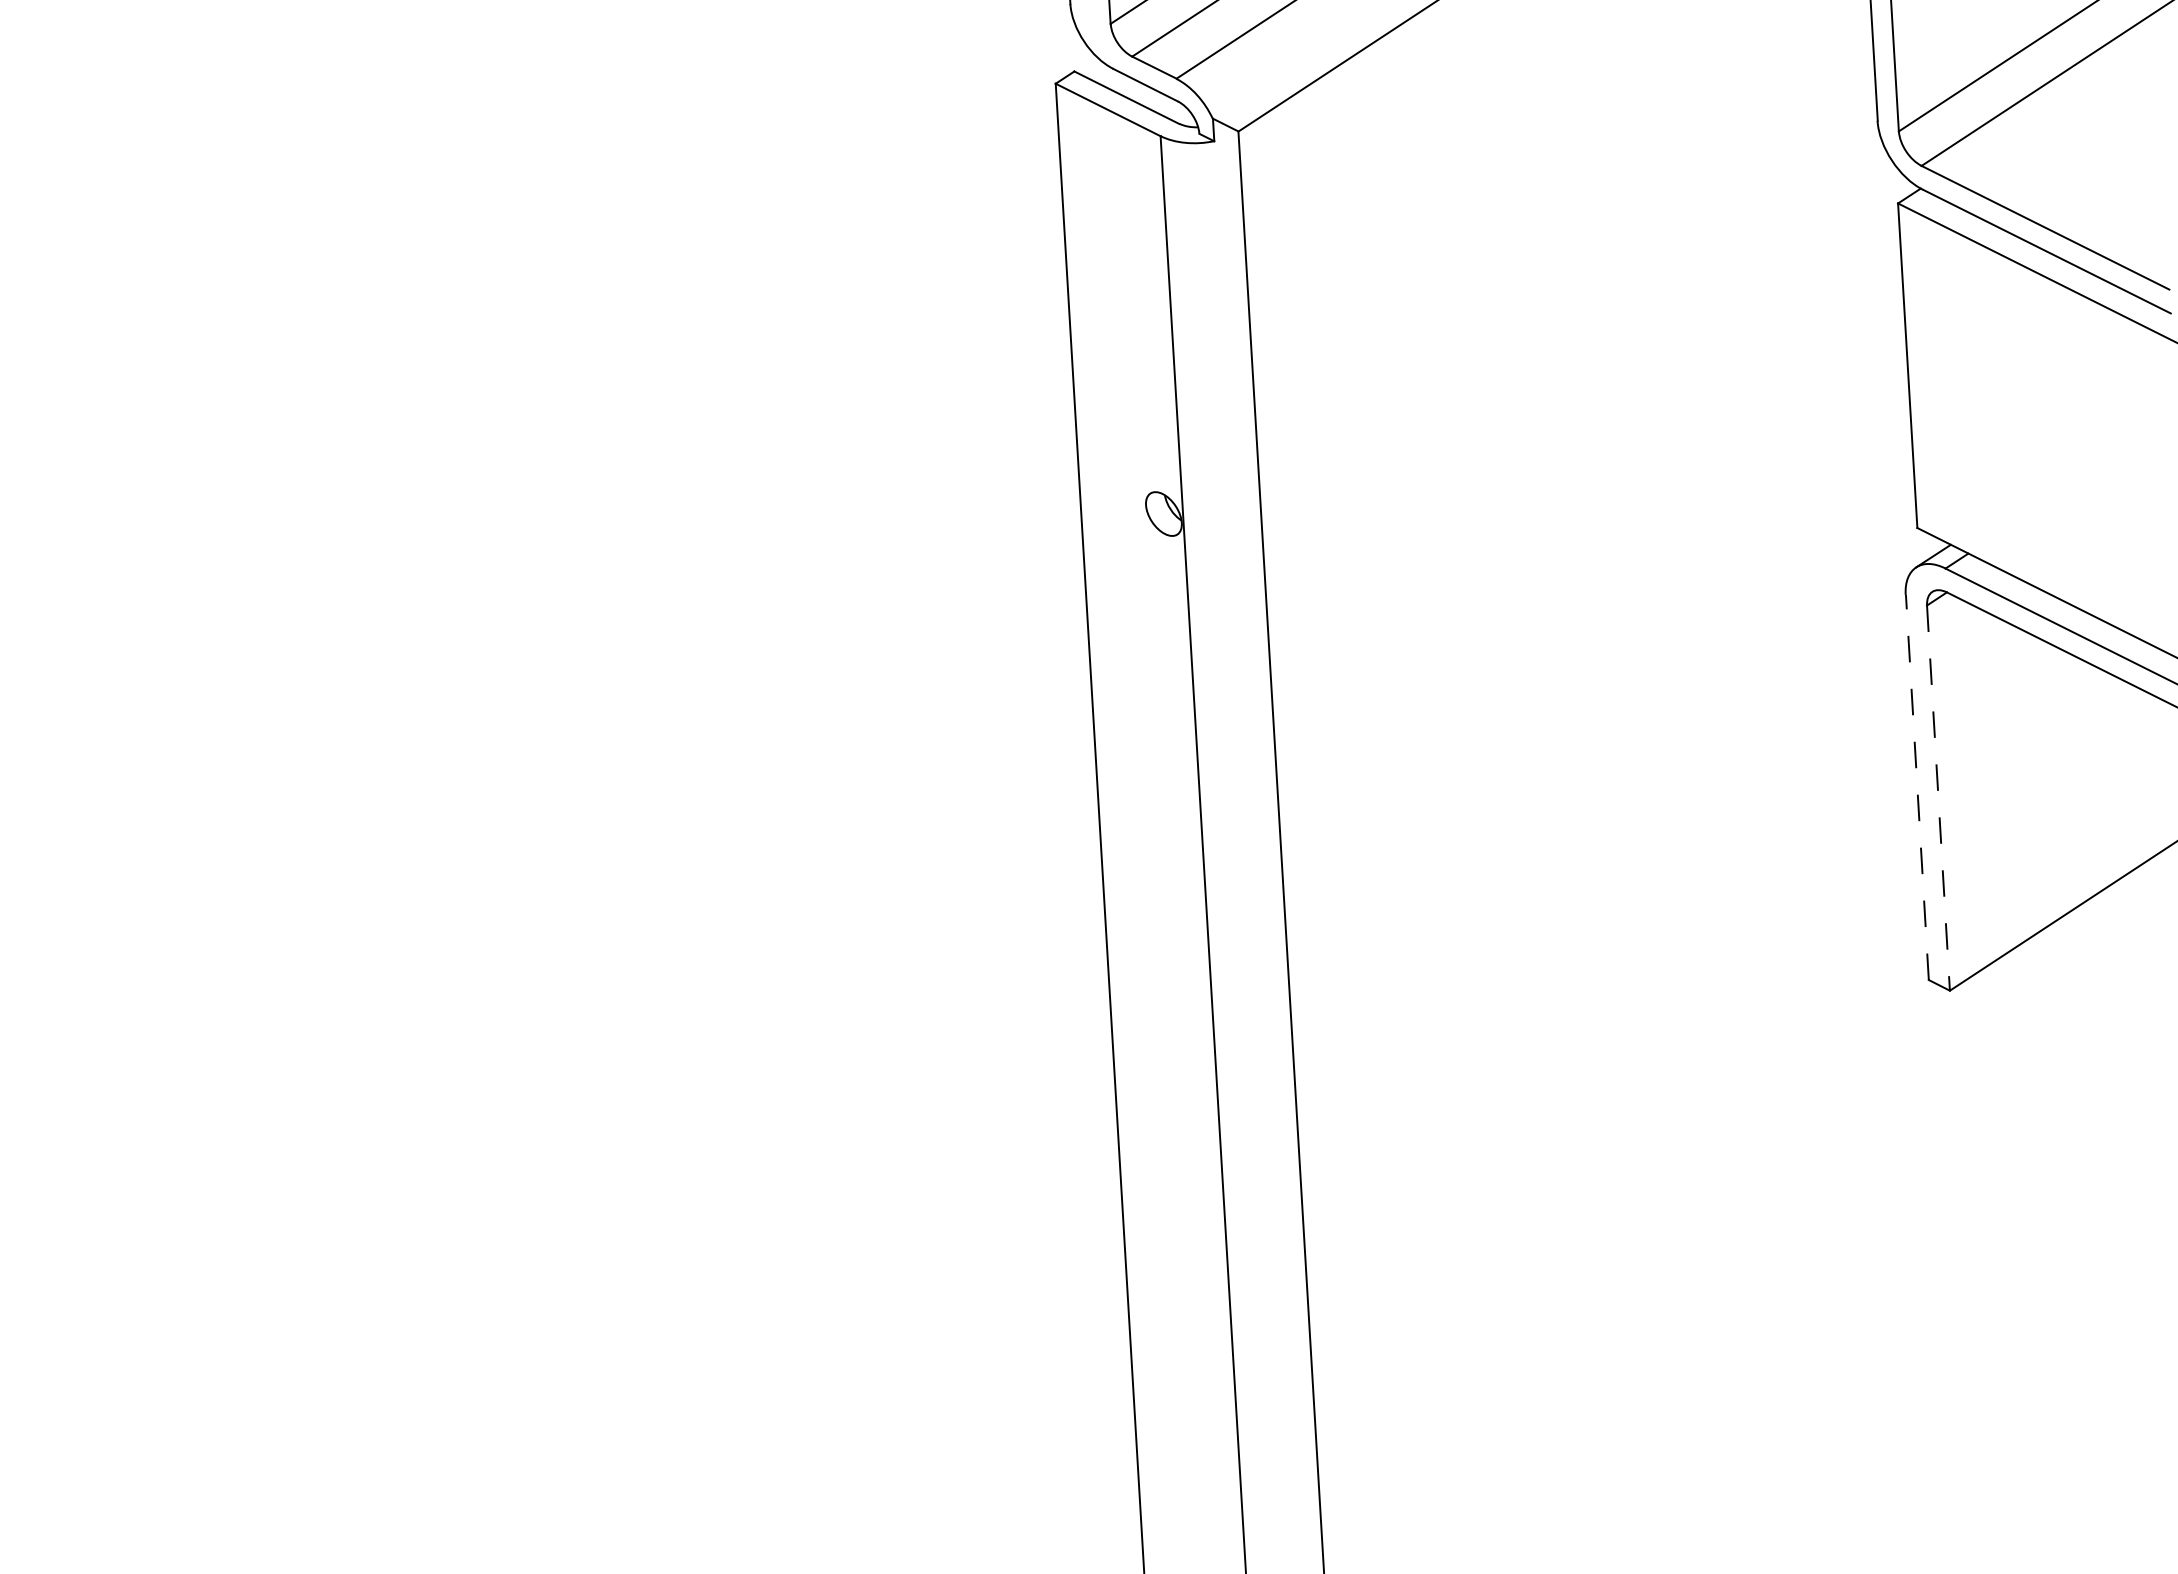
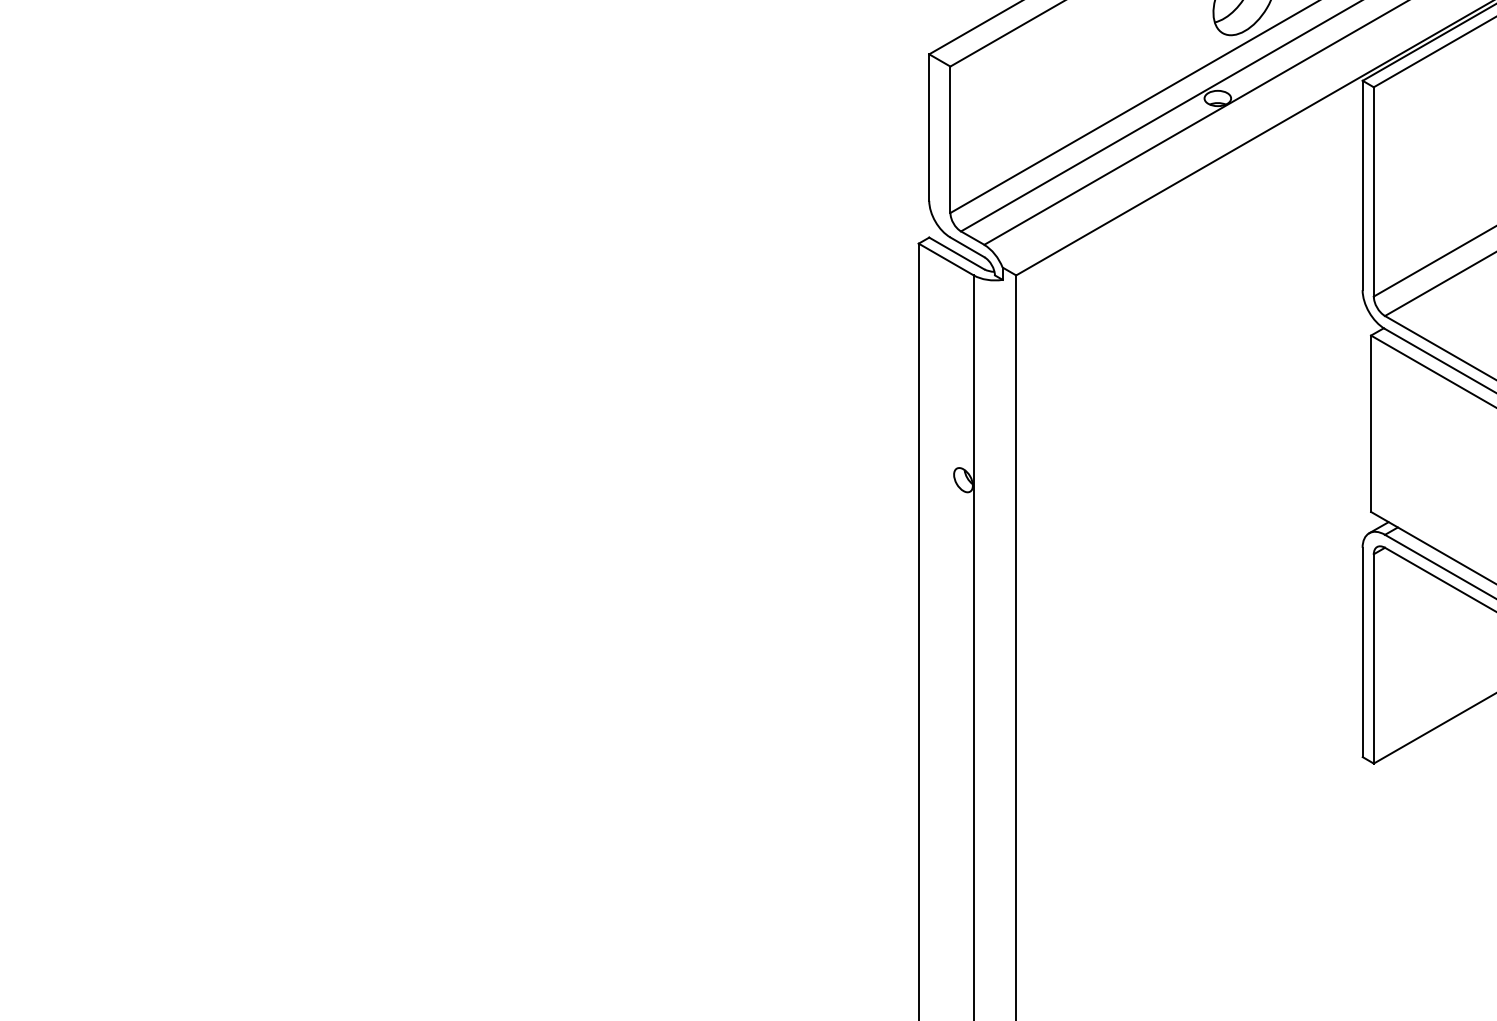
line: (1916, 787) -> (1362, 652), dashed -> solid
line: (1937, 797) -> (1373, 658), dashed -> solid

